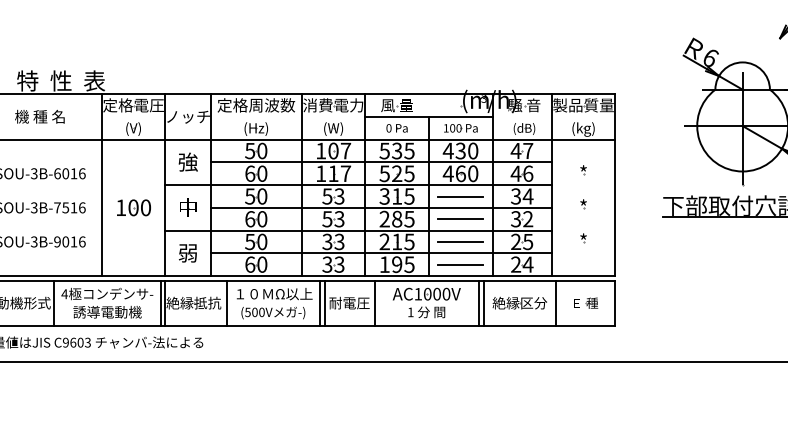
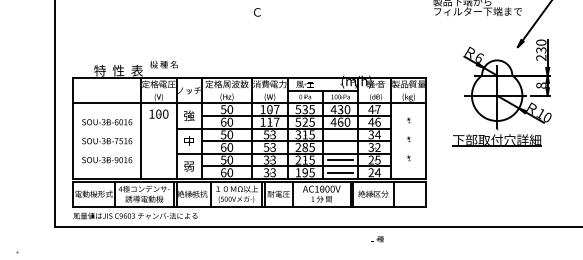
part: (39, 116) -> (163, 64), moved
line: (460, 195) -> (340, 134), removed
part: (132, 206) -> (158, 113), moved
line: (460, 219) -> (340, 147), removed
part: (586, 303) -> (377, 239), moved

